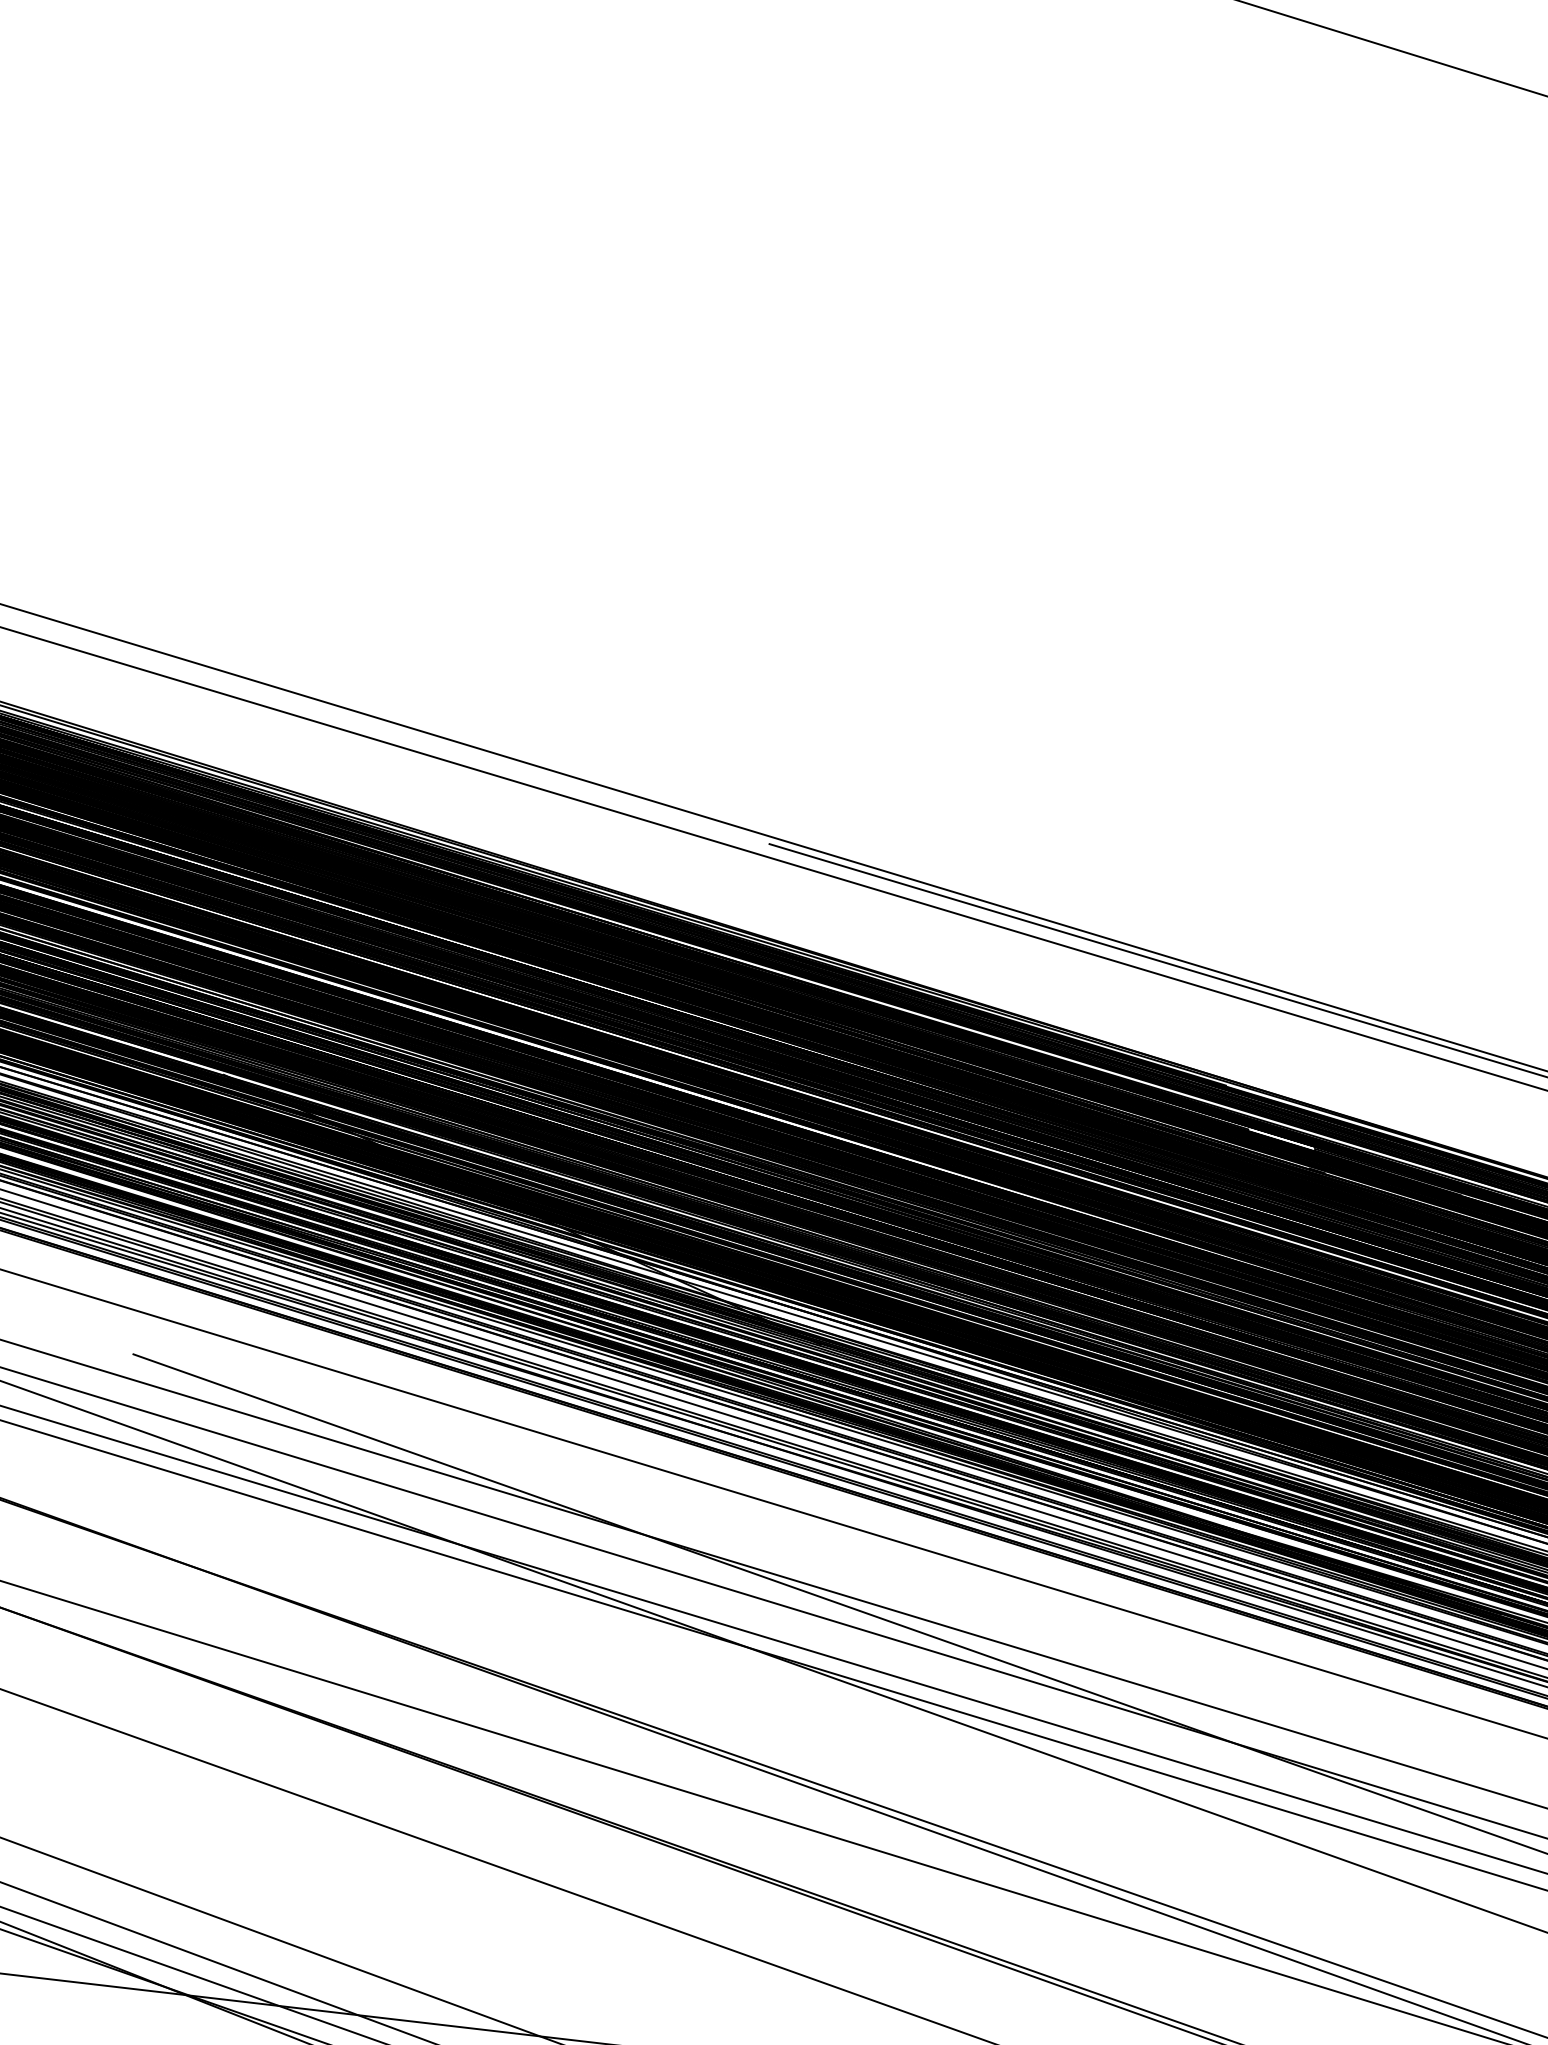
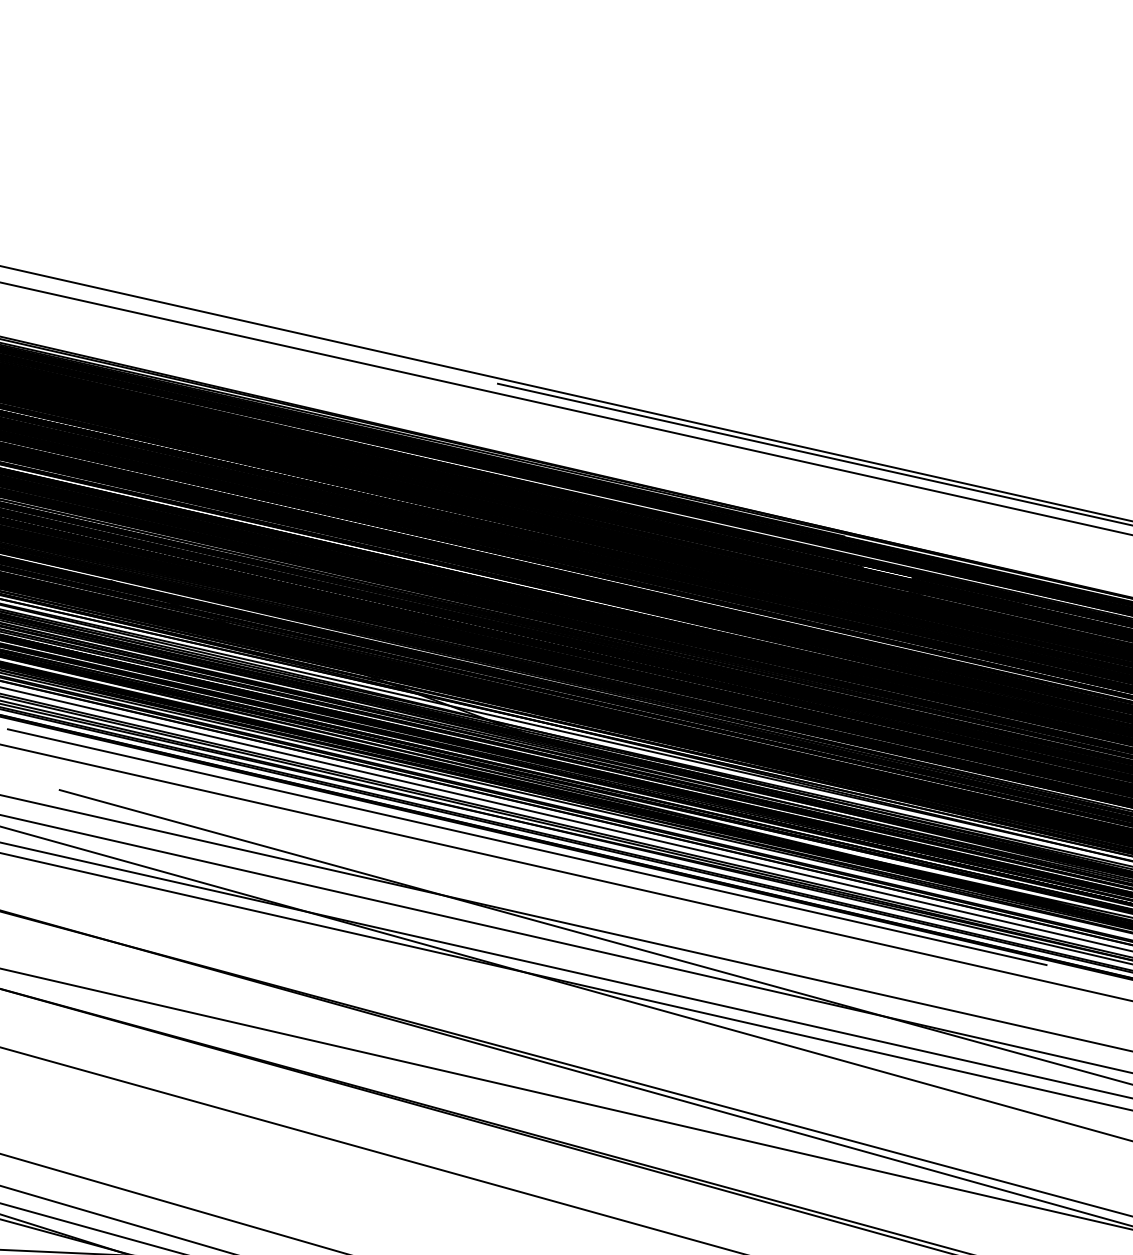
line: (763, 1477) -> (526, 847), added

